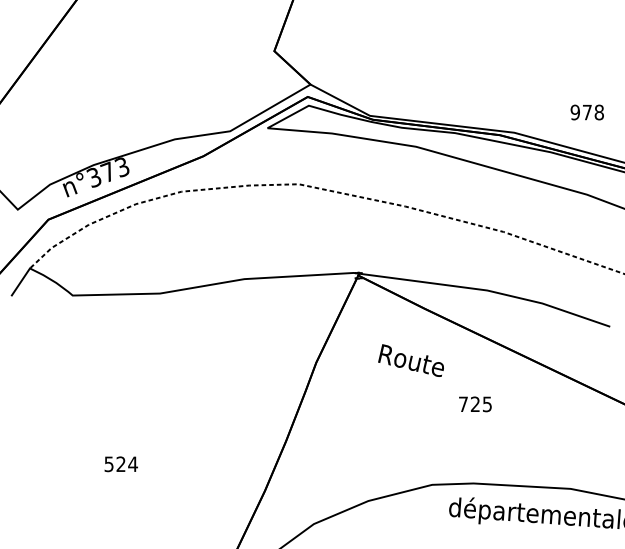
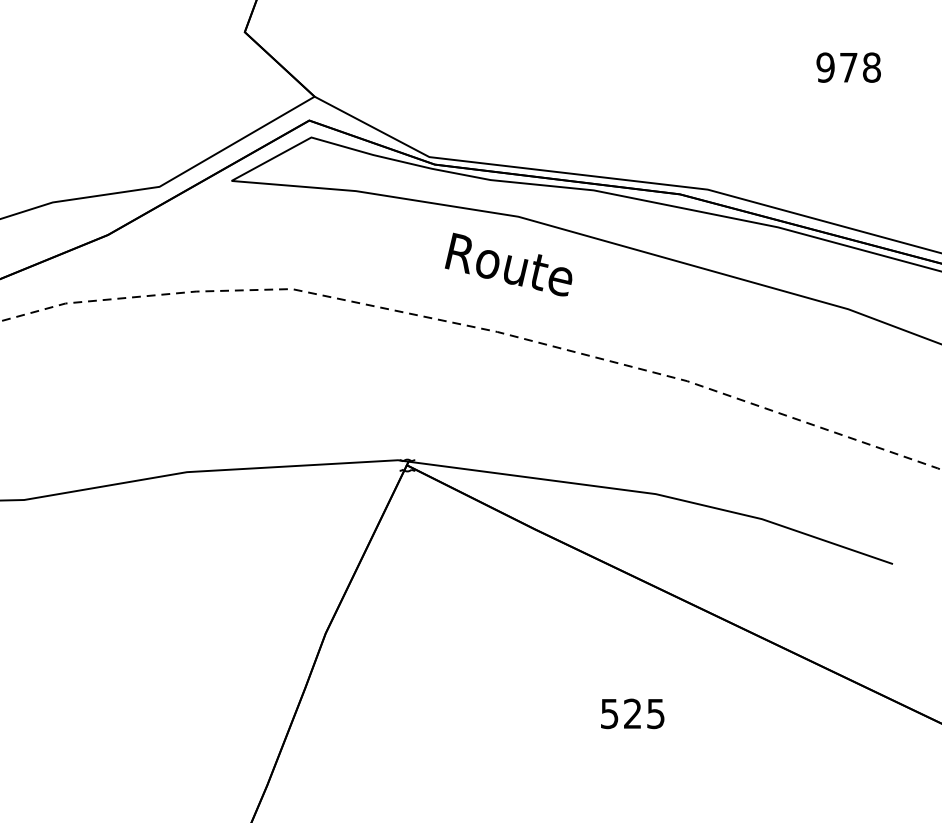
text: (586, 112) -> (847, 67), moved
text: (410, 360) -> (507, 264), moved
text: (463, 404) -> (609, 714), 725 -> 525

